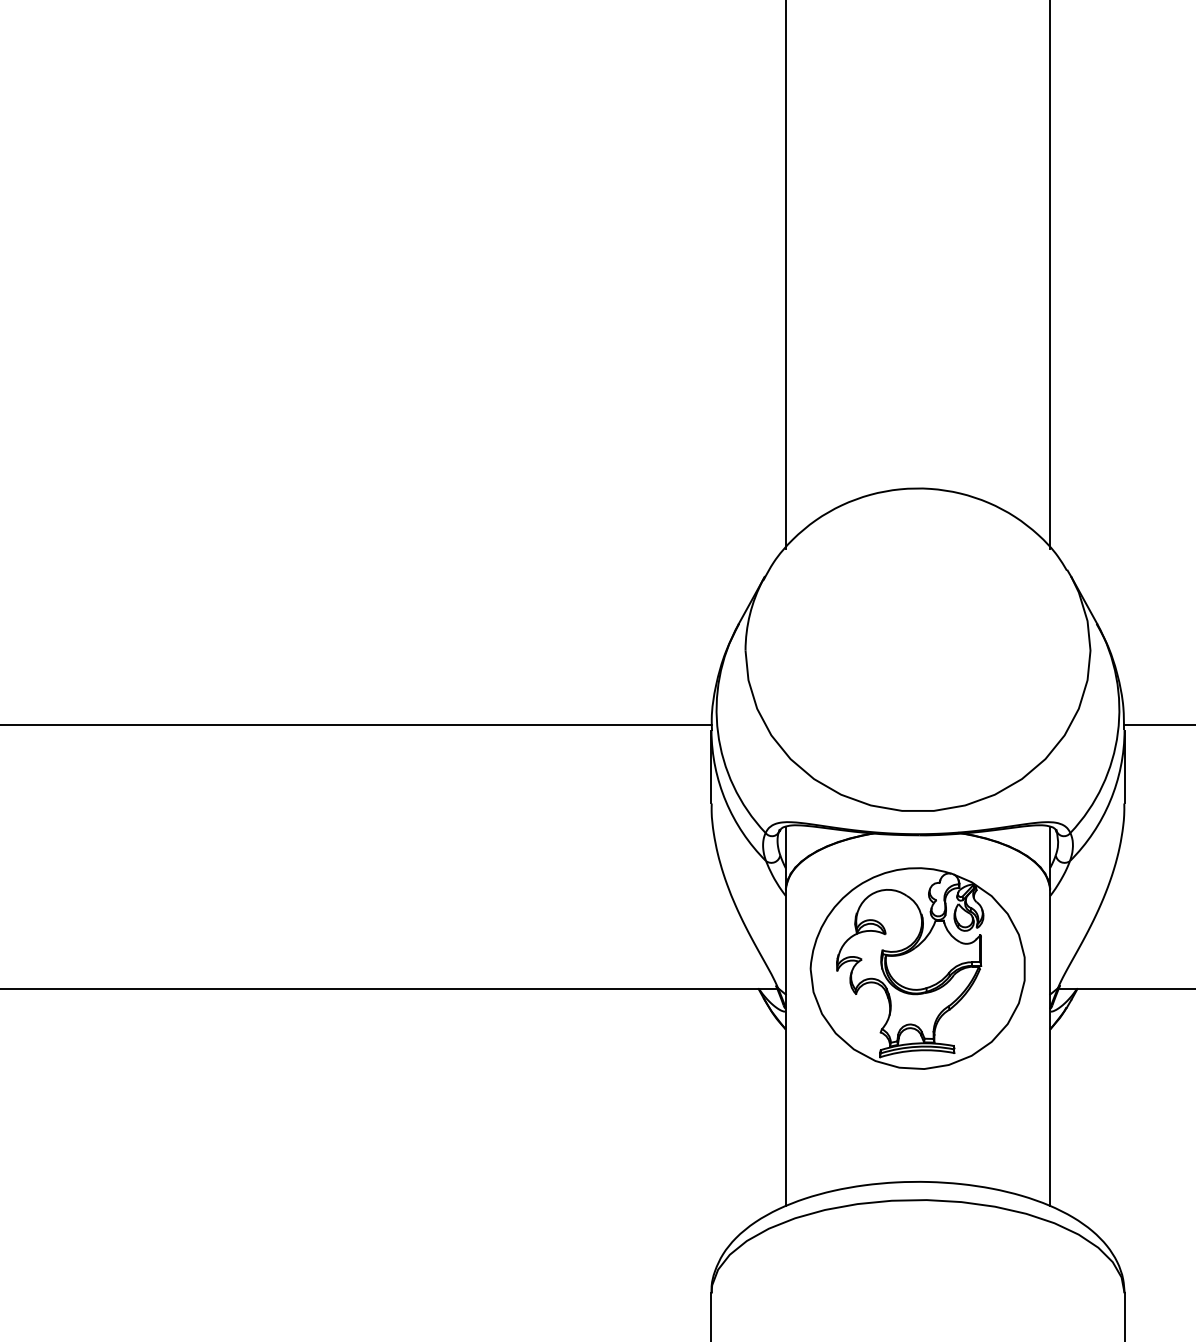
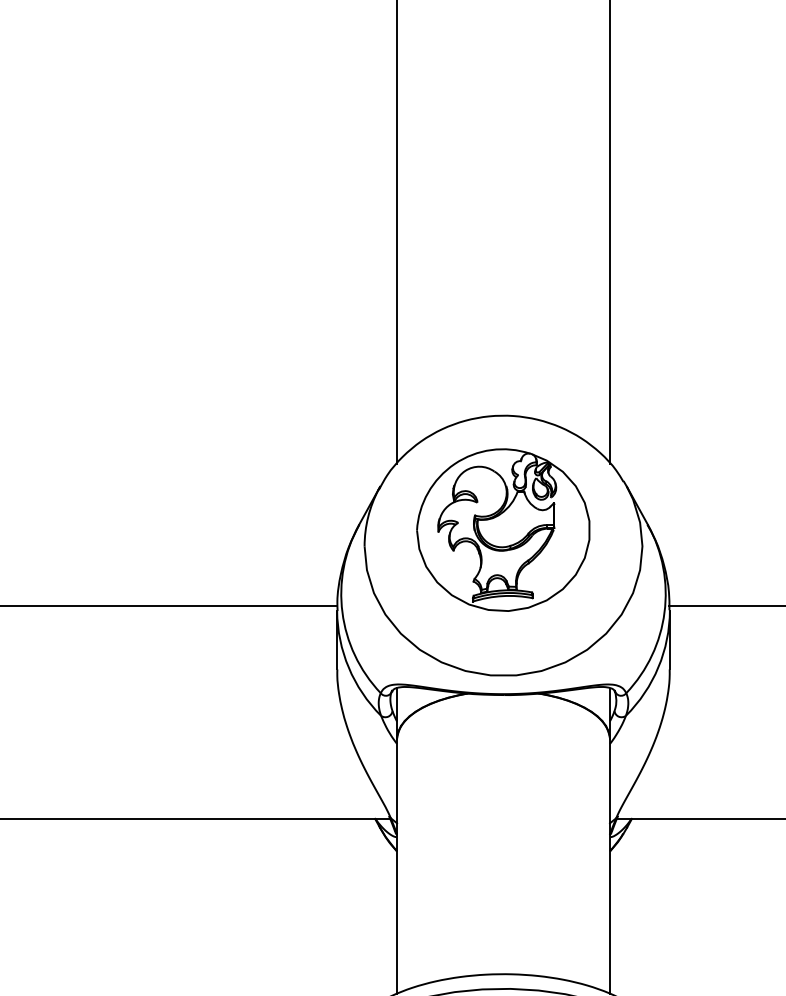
part: (917, 968) -> (503, 530), moved

